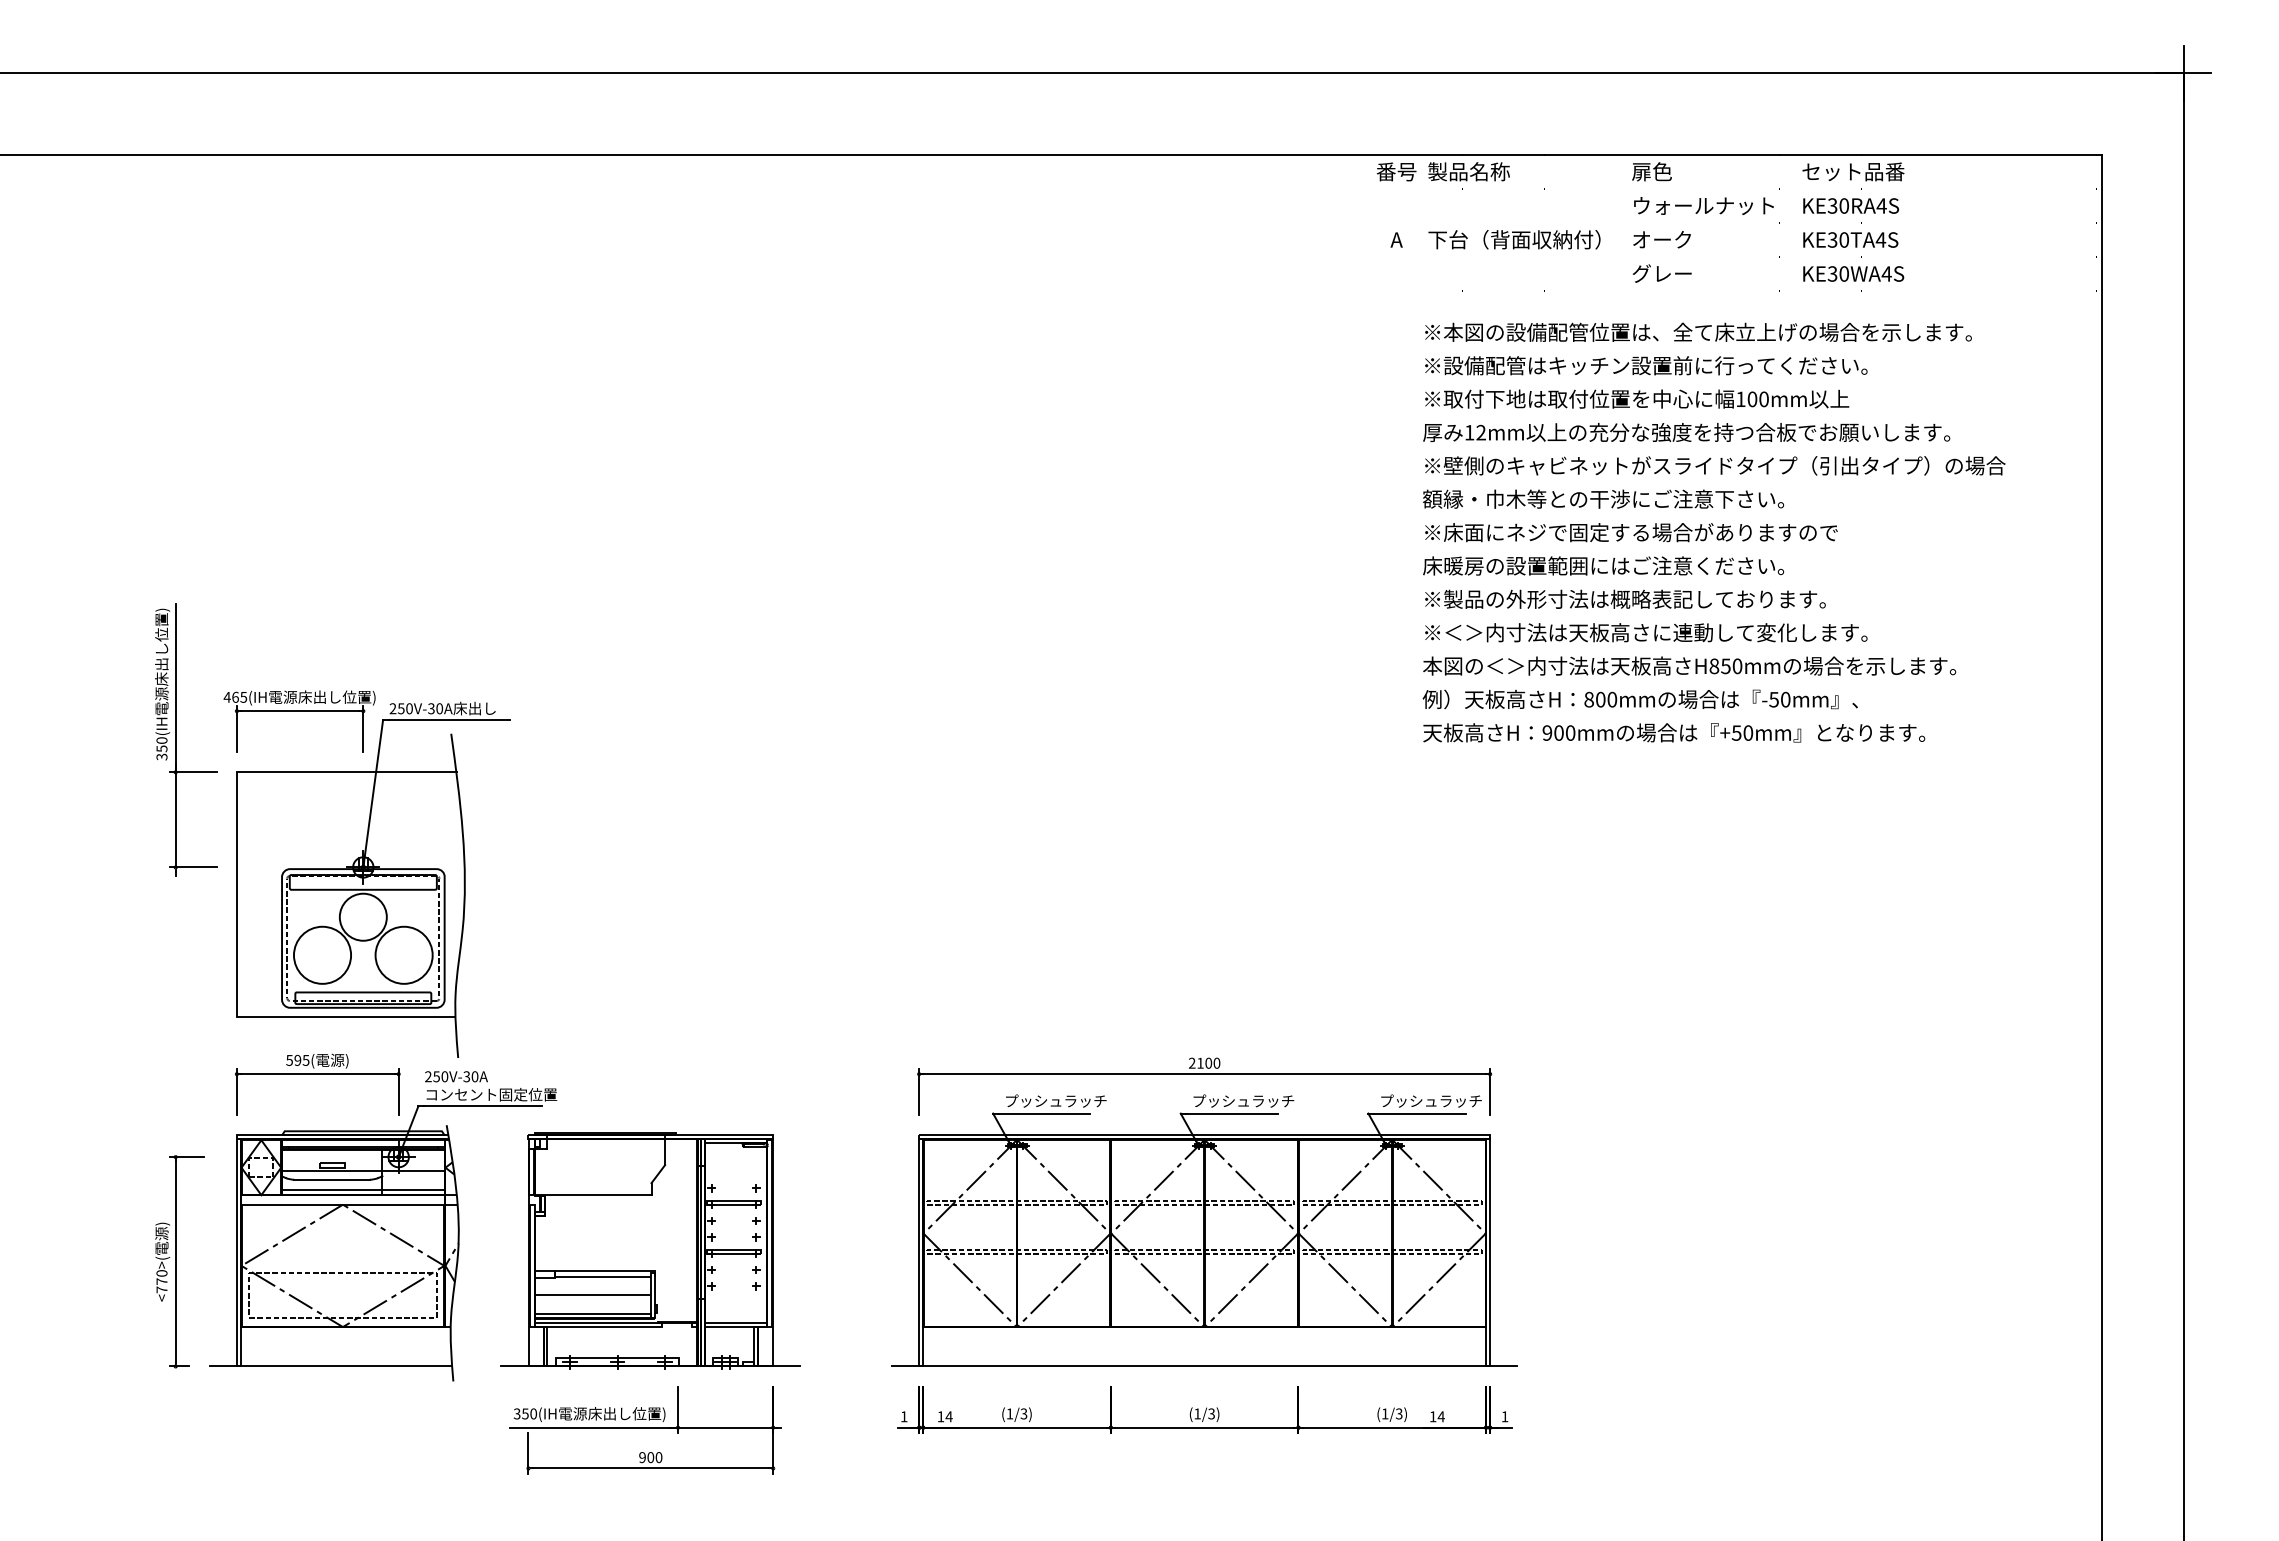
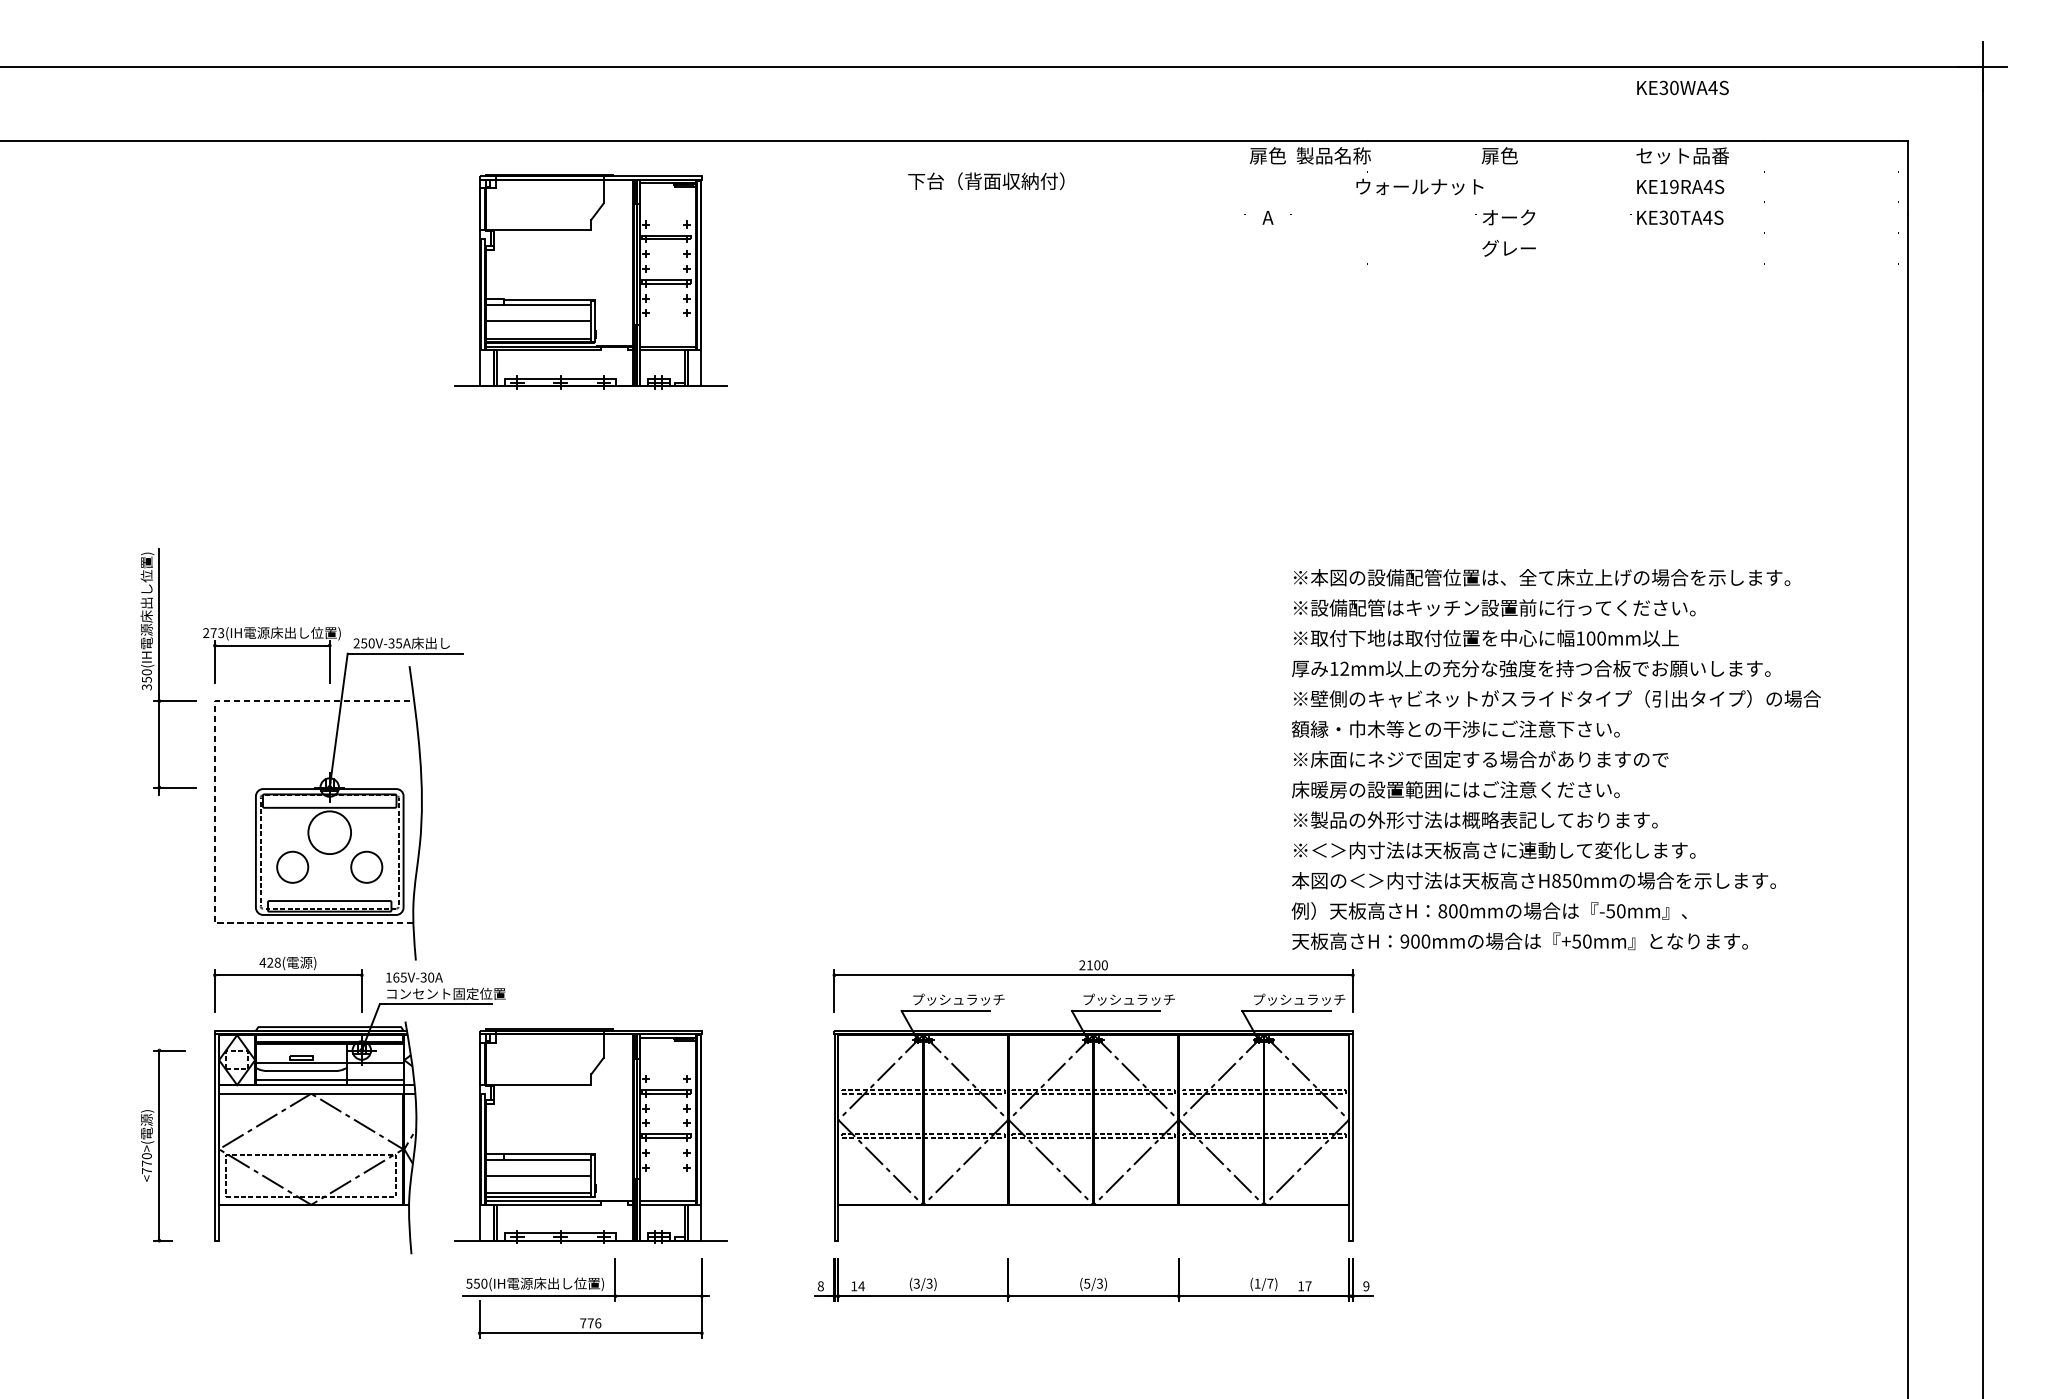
text: (1396, 171) -> (1267, 155), 番号 -> 扉色
text: (1703, 205) -> (1419, 186), moved
text: (1837, 205) -> (1668, 186), KE30RA4S -> KE19RA4S
text: (1514, 239) -> (986, 181), moved
text: (1853, 273) -> (1682, 87), moved
part: (650, 309) -> (590, 280), added
text: (1713, 532) -> (1555, 759), moved
text: (234, 696) -> (212, 632), 465 -> 273
text: (439, 708) -> (398, 643), 250V-30A -> 250V-35A
line: (236, 893) -> (214, 811), solid -> dashed
circle: (322, 954) -> (292, 866), size x0.6
circle: (403, 954) -> (366, 866), size x0.6
text: (297, 1059) -> (269, 961), 595( -> 428(
text: (436, 1076) -> (396, 977), 250V-30A -> 165V-30A
line: (330, 1366) -> (299, 1240), removed
line: (1204, 1366) -> (1093, 1240), removed
text: (517, 1413) -> (469, 1283), 350 -> 550
text: (1009, 1413) -> (916, 1283), (1/3) -> (3/3)
text: (1197, 1413) -> (1087, 1283), (1/3) -> (5/3)
text: (1398, 1413) -> (1269, 1283), (1/3) -> (1/7)
text: (903, 1416) -> (820, 1286), 1 -> 8
text: (1440, 1416) -> (1307, 1286), 14 -> 17
text: (1504, 1416) -> (1365, 1286), 1 -> 9
text: (650, 1457) -> (590, 1323), 900 -> 776

